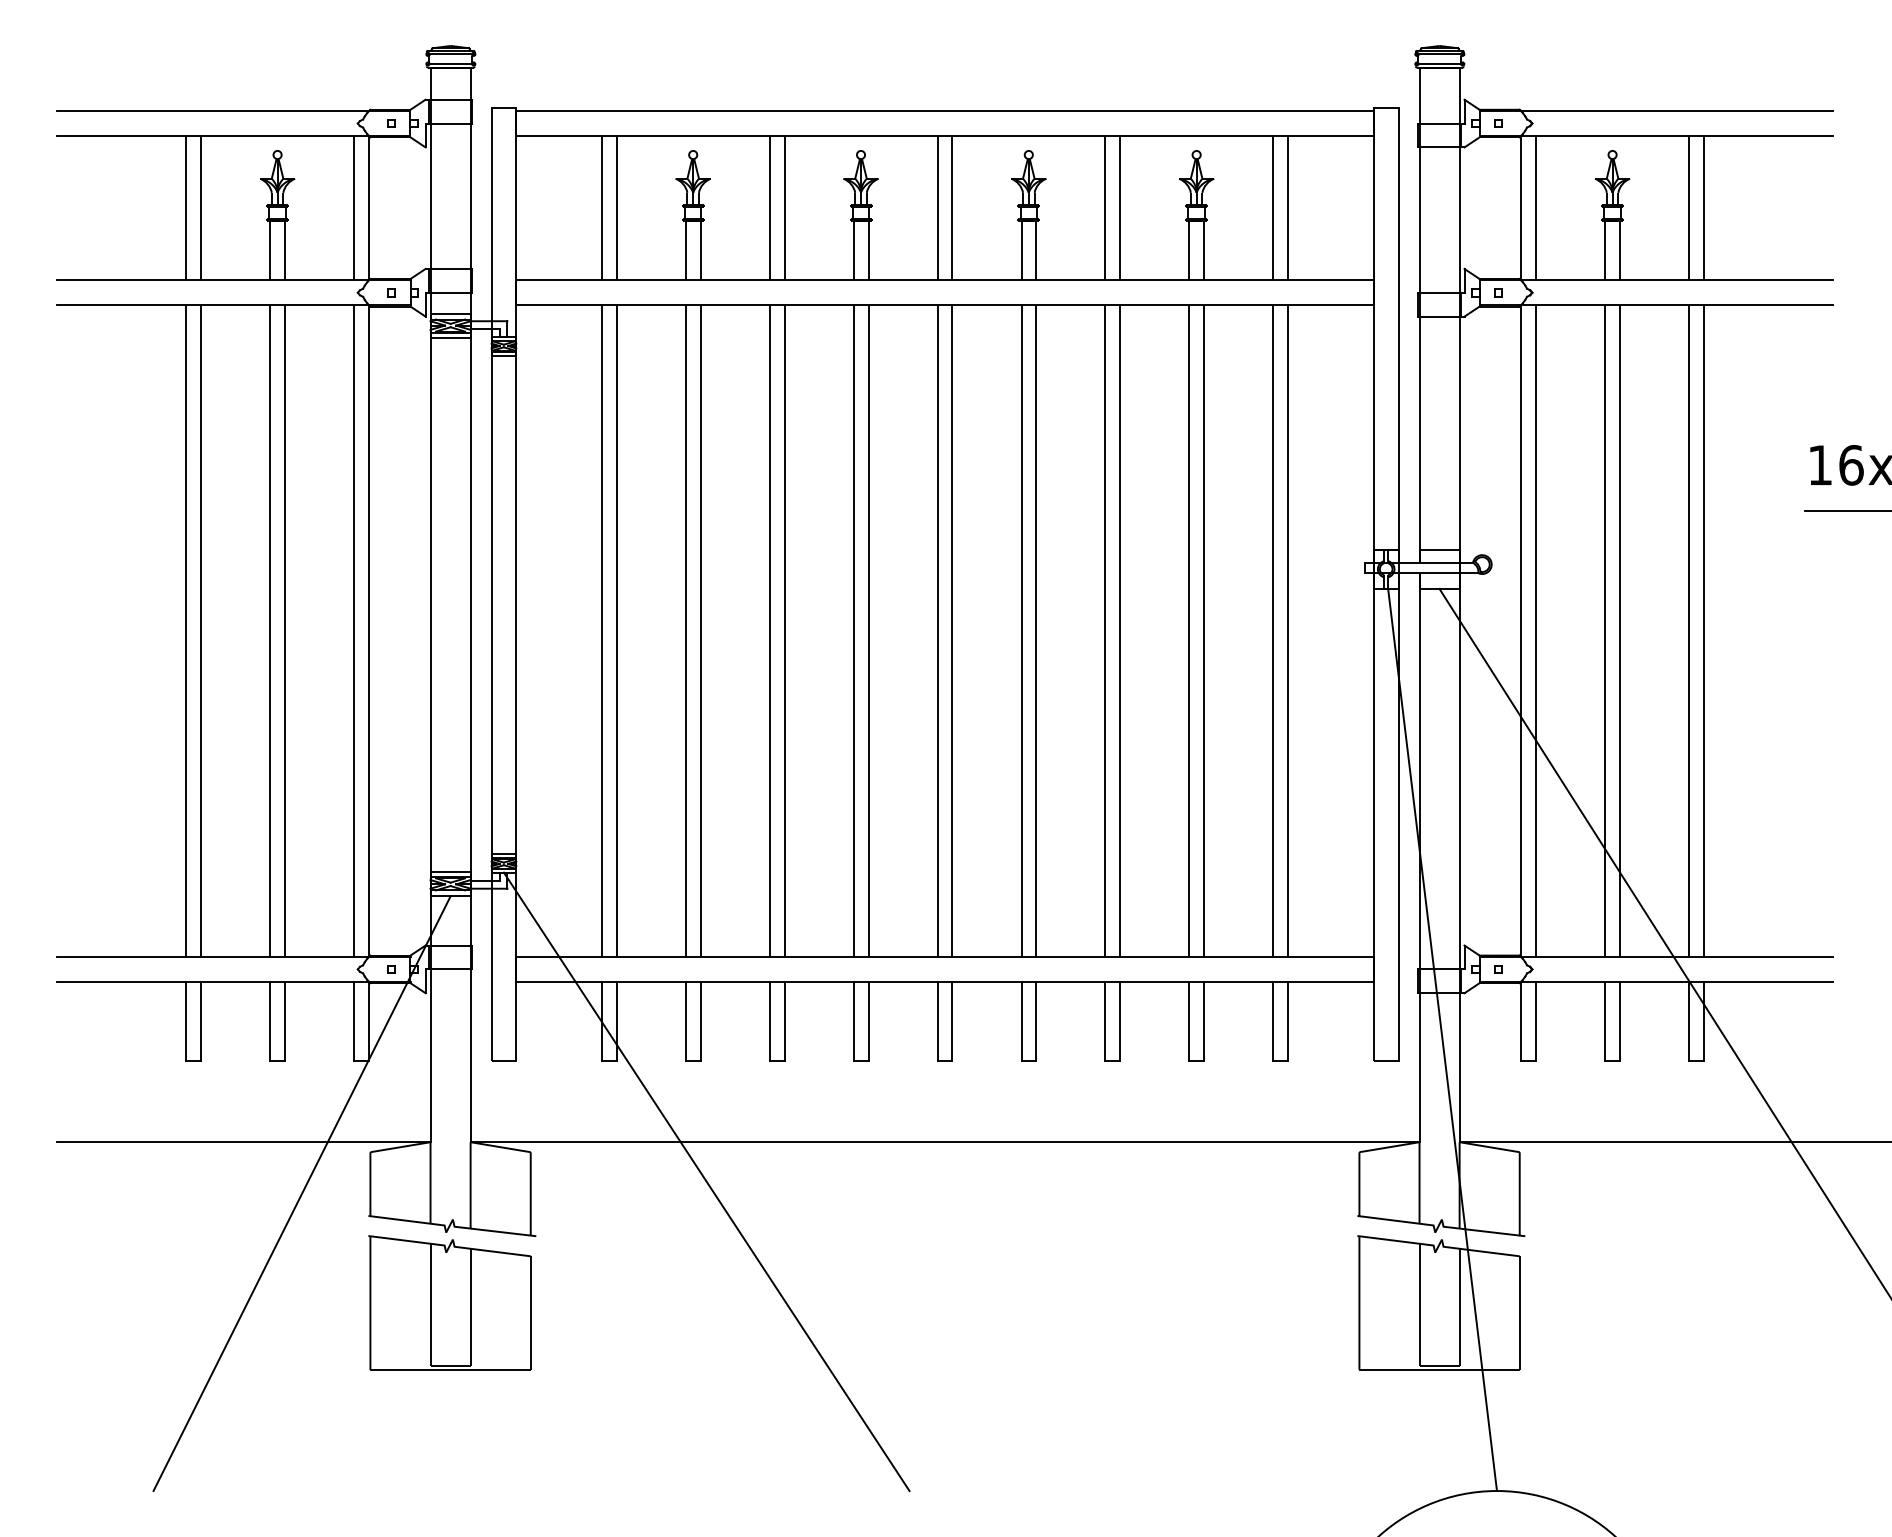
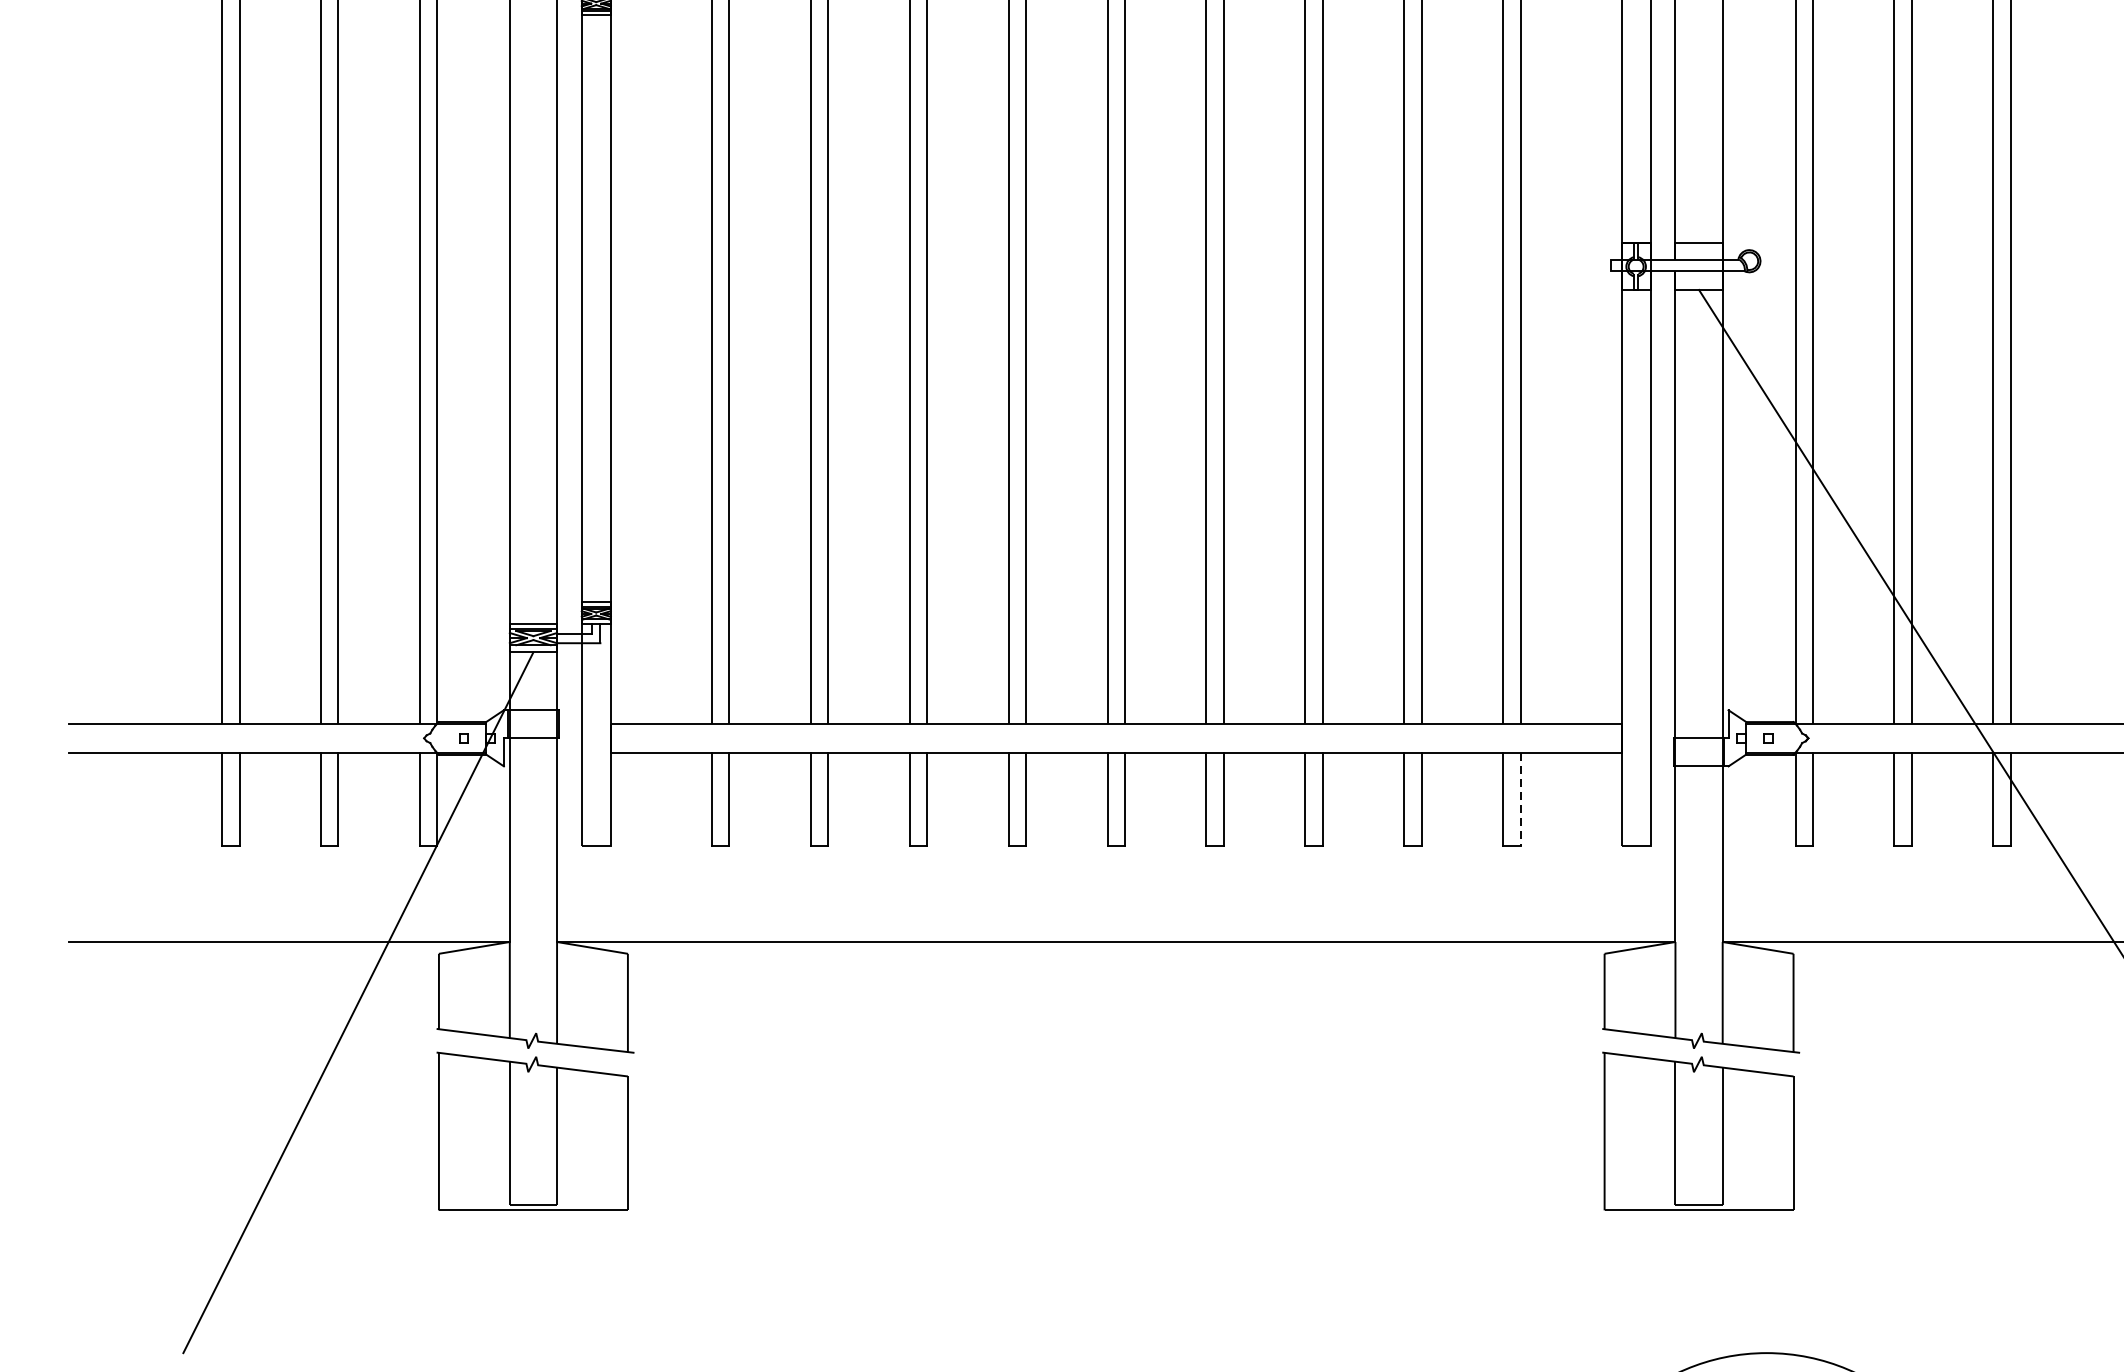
line: (1288, 1021) -> (1521, 799), solid -> dashed
line: (1442, 1040) -> (1702, 822), removed
line: (706, 1181) -> (835, 988), removed

